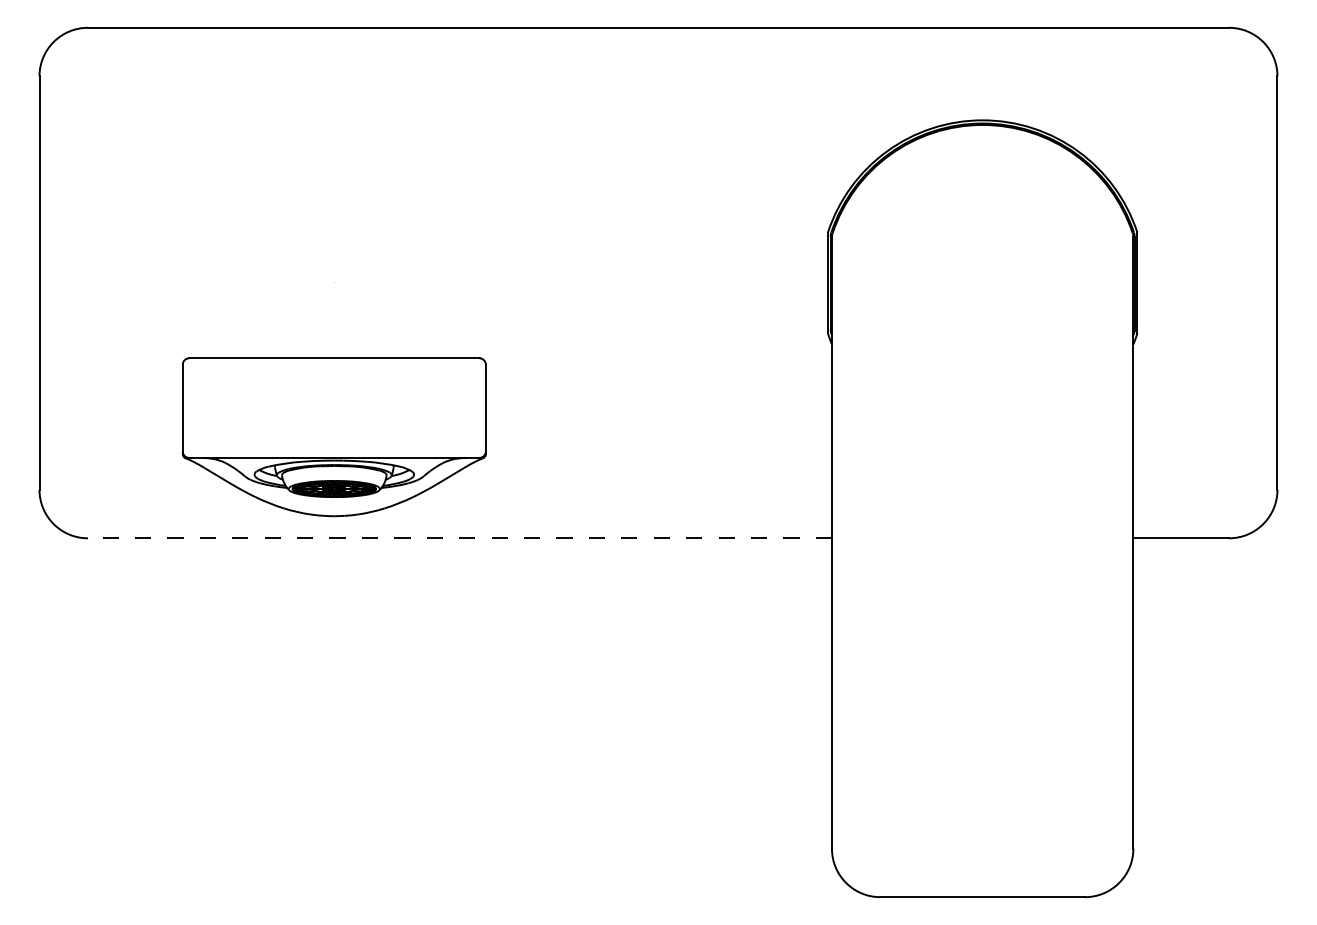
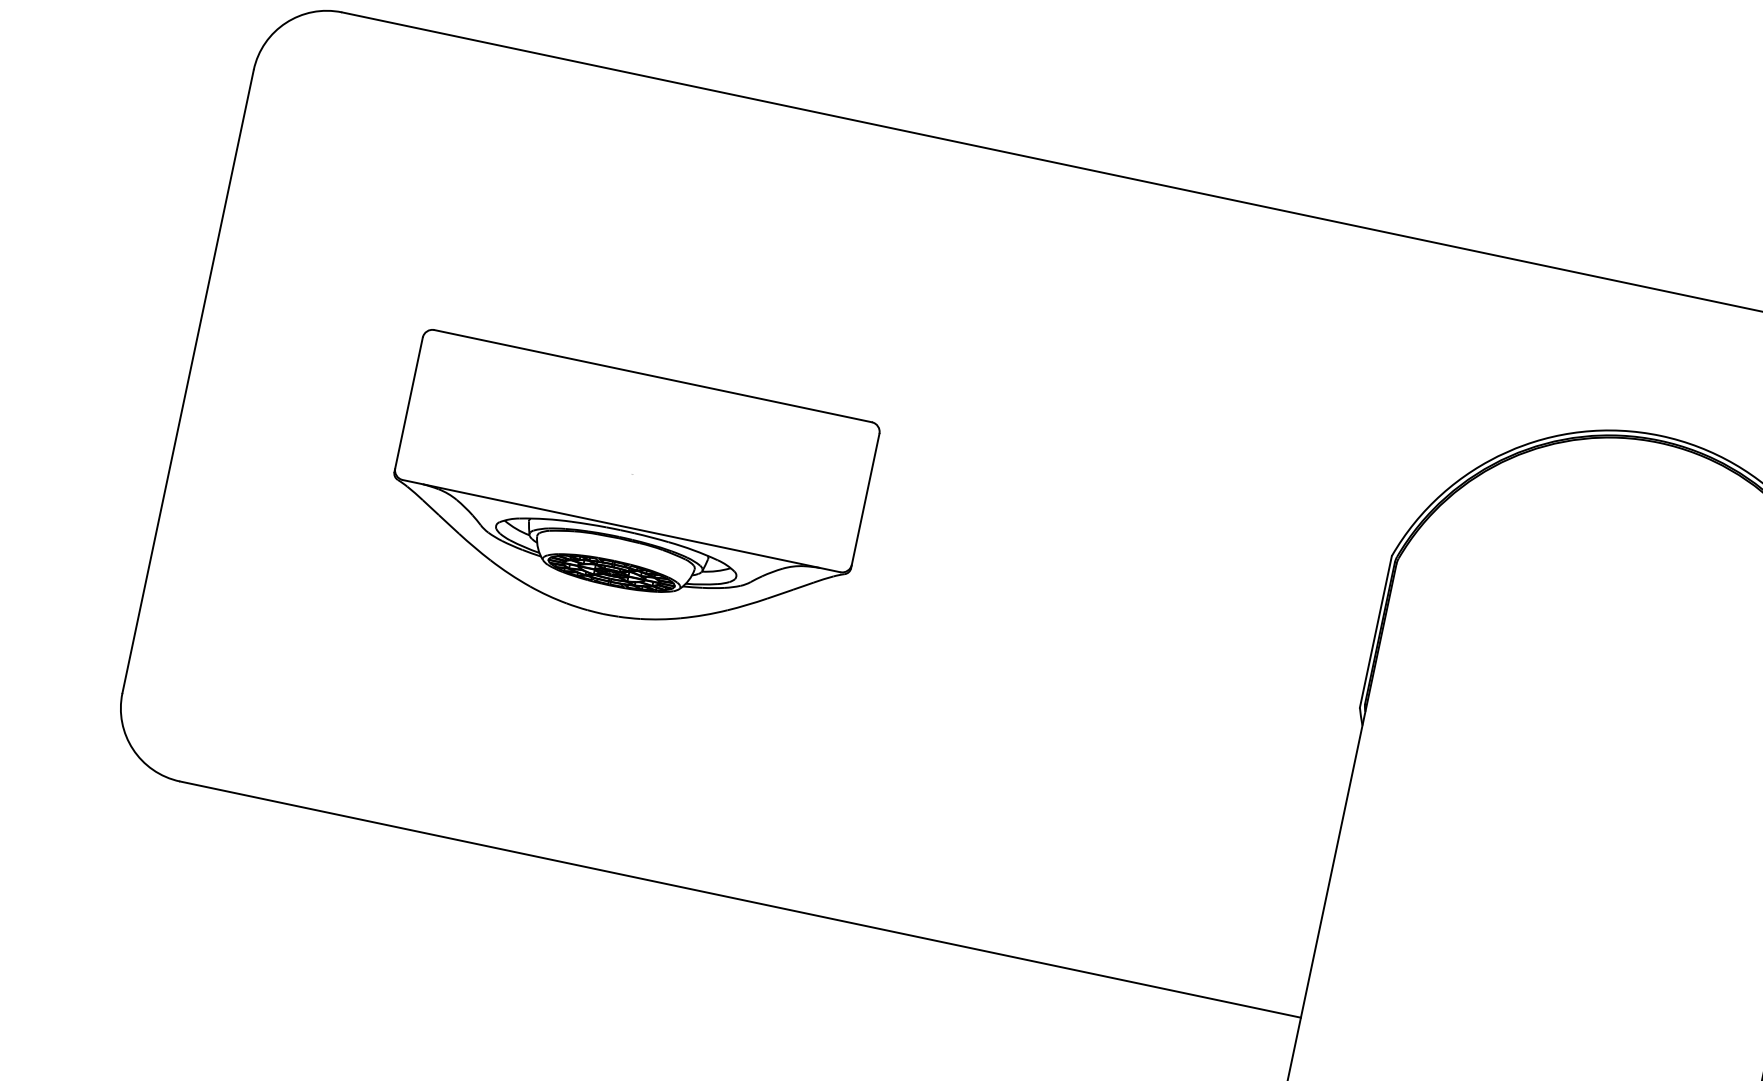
part: (333, 437) -> (626, 495), moved
line: (459, 538) -> (739, 899), dashed -> solid

